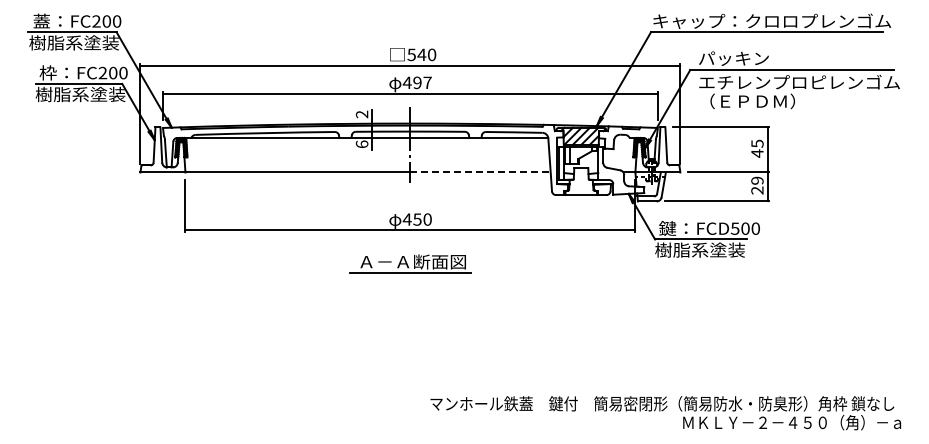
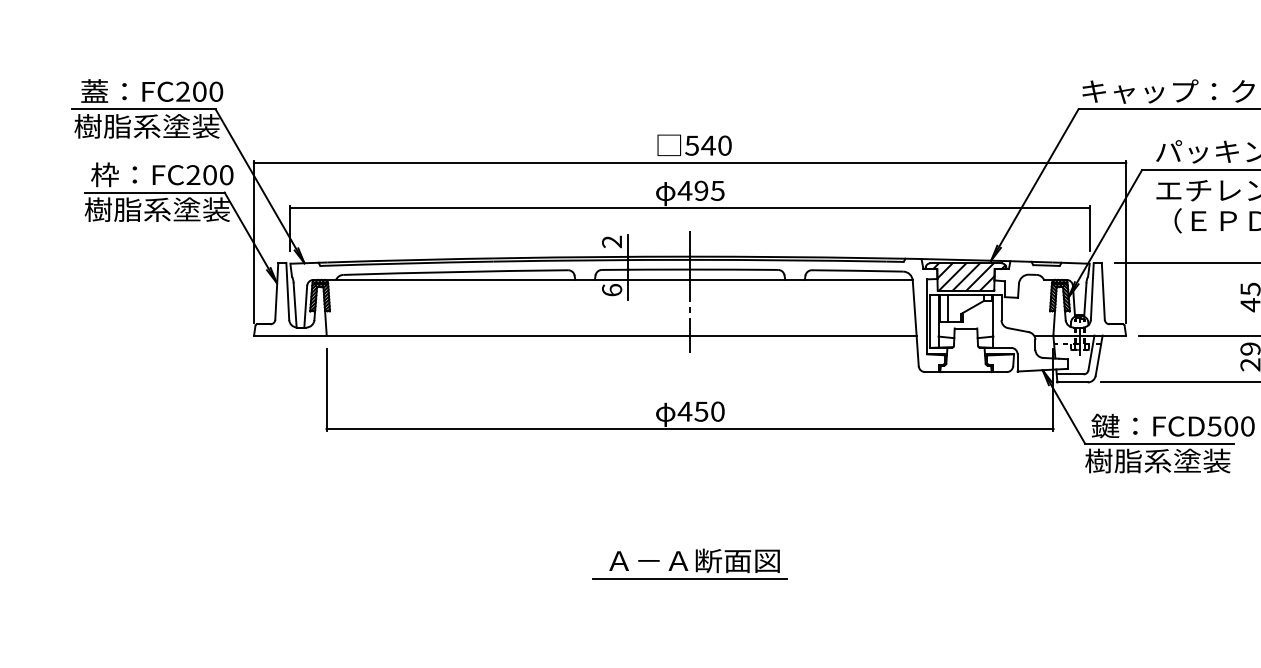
text: (427, 82) -> (717, 190), 497 -> 495
line: (481, 172) -> (804, 335), dashed -> solid
part: (410, 263) -> (690, 563), moved

